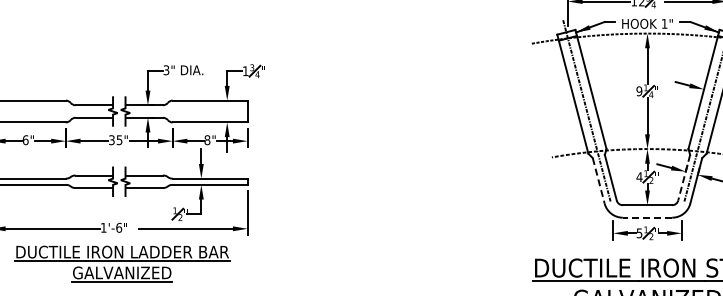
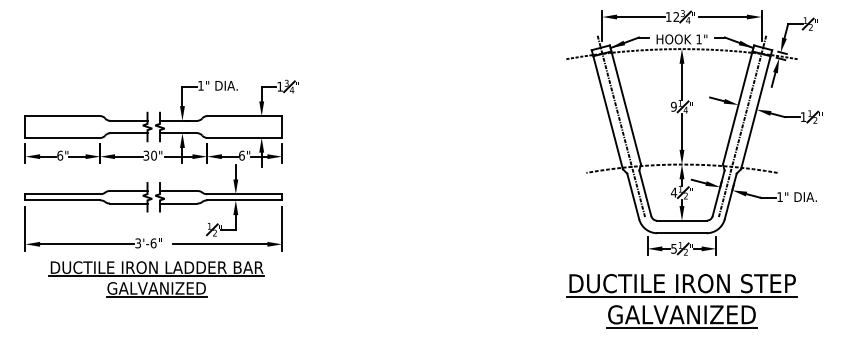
text: (166, 69) -> (200, 85), 3" -> 1"
text: (120, 139) -> (154, 155), 35" -> 30"
text: (207, 139) -> (241, 155), 8" -> 6"
line: (684, 177) -> (718, 193), dashed -> solid
line: (599, 180) -> (633, 196), dashed -> solid
line: (647, 217) -> (681, 233), dashed -> solid
text: (104, 227) -> (138, 243), 1'-6 -> 3'-6

